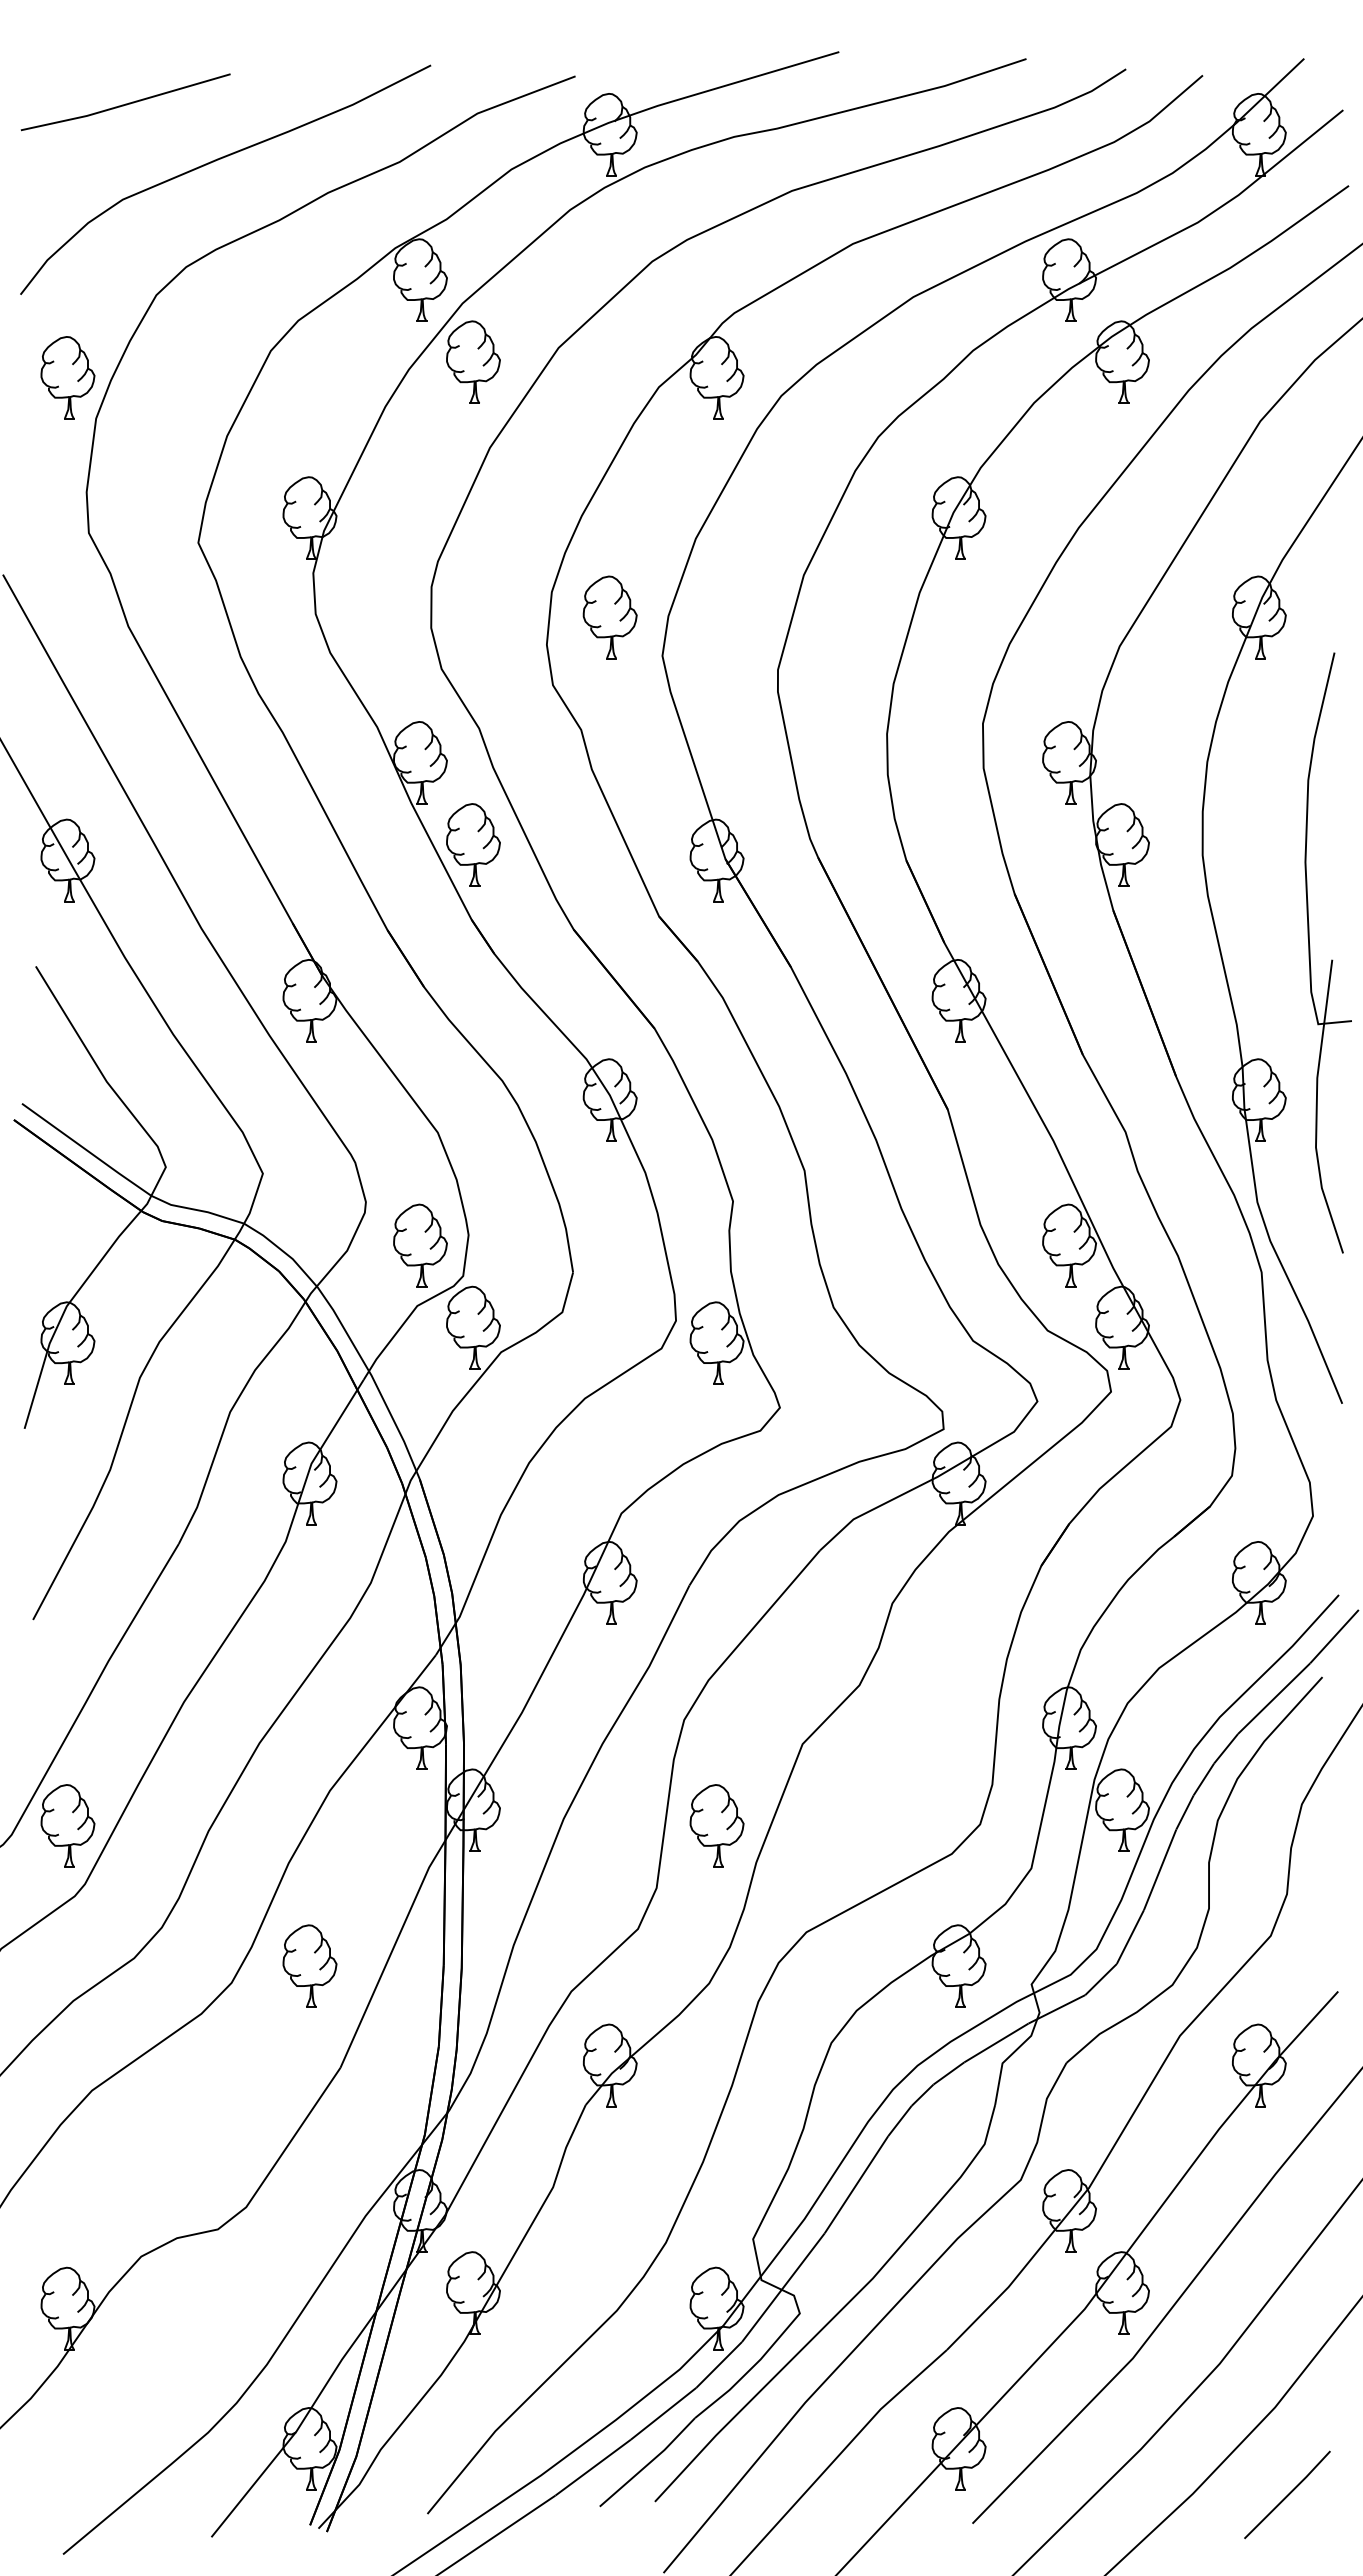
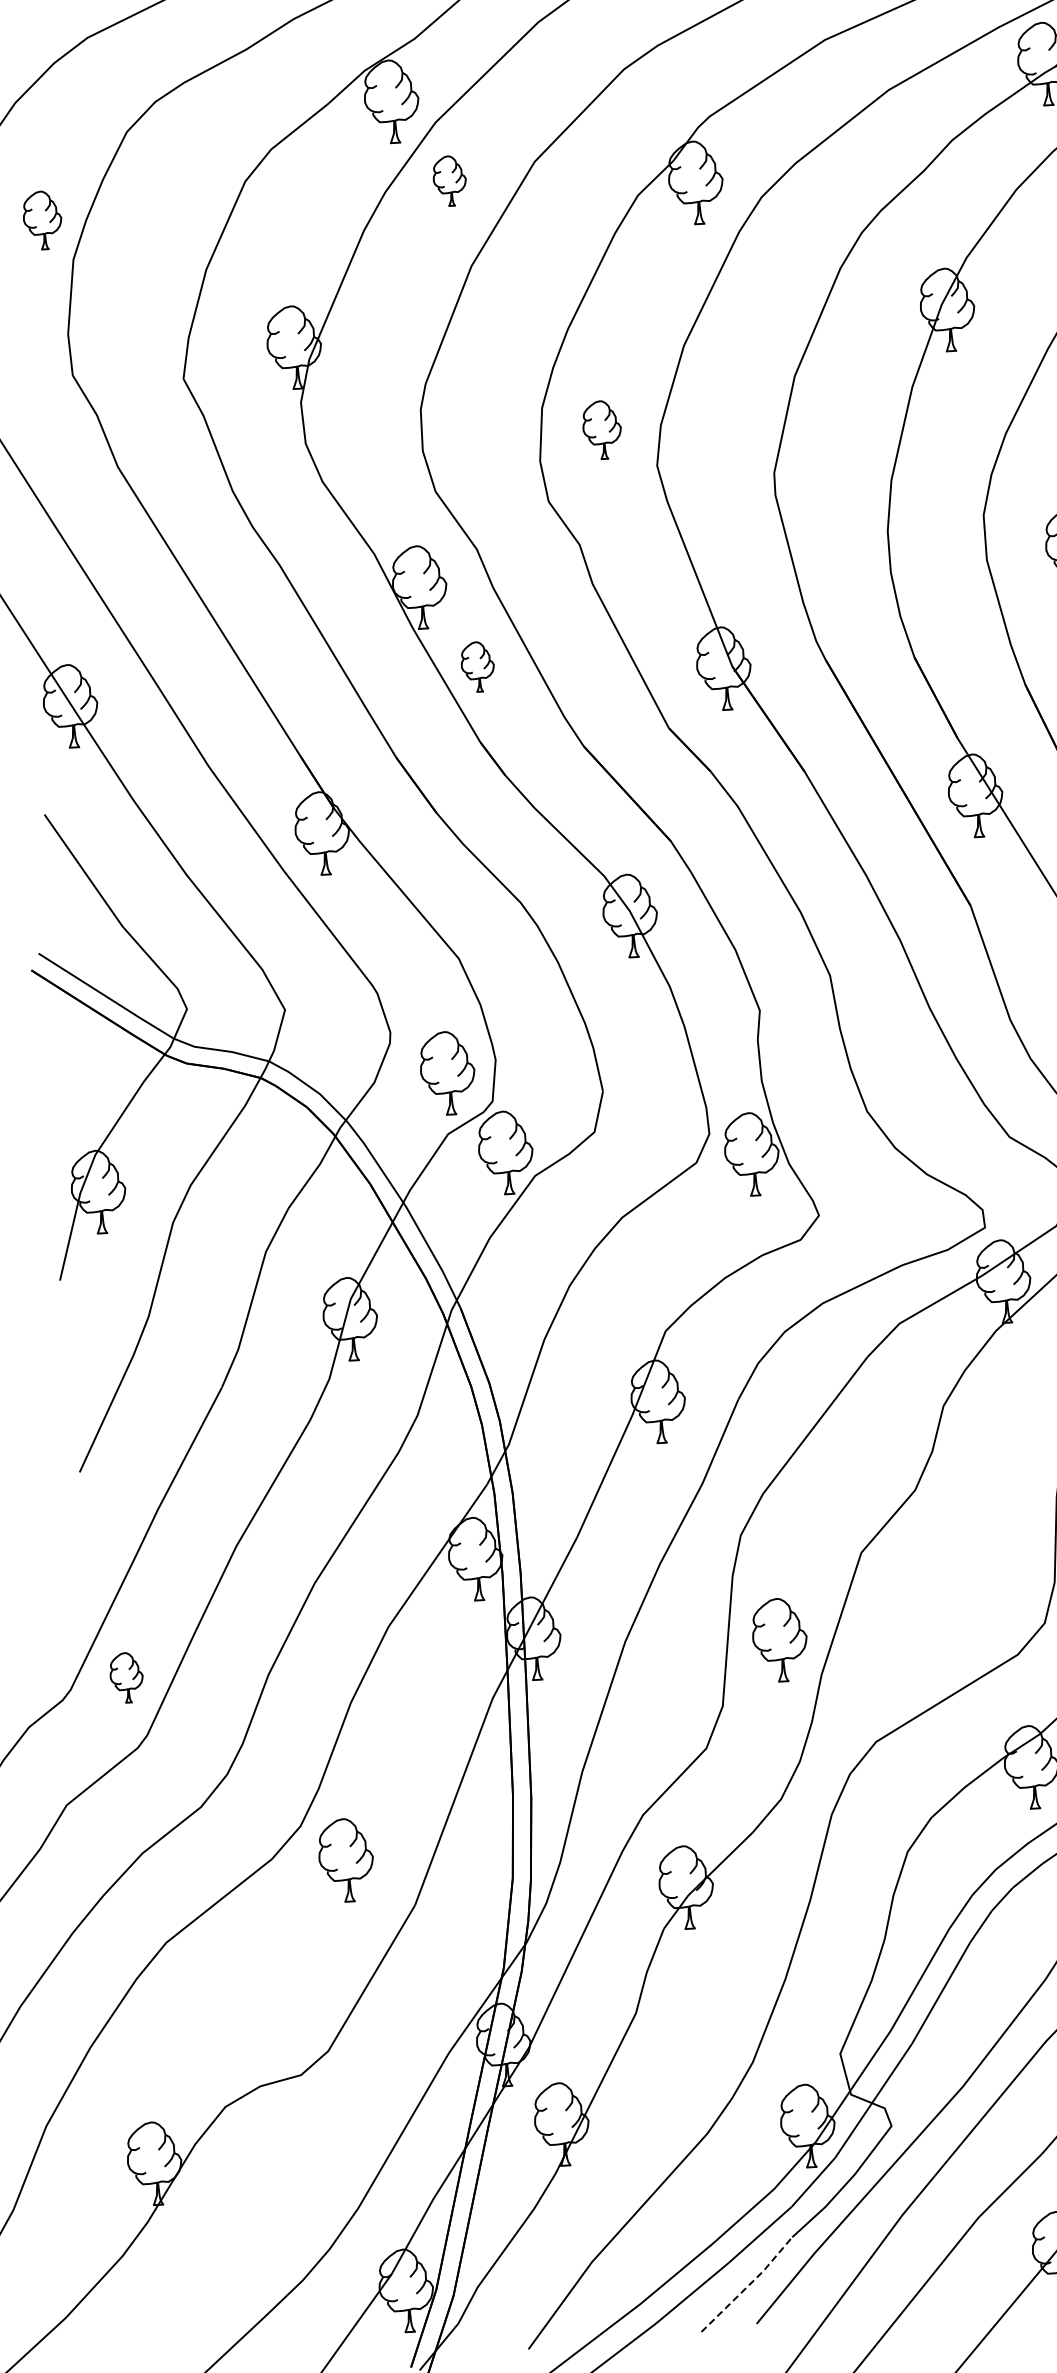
part: (473, 361) -> (449, 180), size x0.6
part: (67, 377) -> (42, 220), size x0.7
part: (609, 617) -> (601, 430), size x0.7
part: (473, 844) -> (477, 666), size x0.6
part: (67, 1825) -> (126, 1677), size x0.6
part: (309, 1965) -> (345, 1859), moved
line: (649, 2463) -> (748, 2285), solid -> dashed

